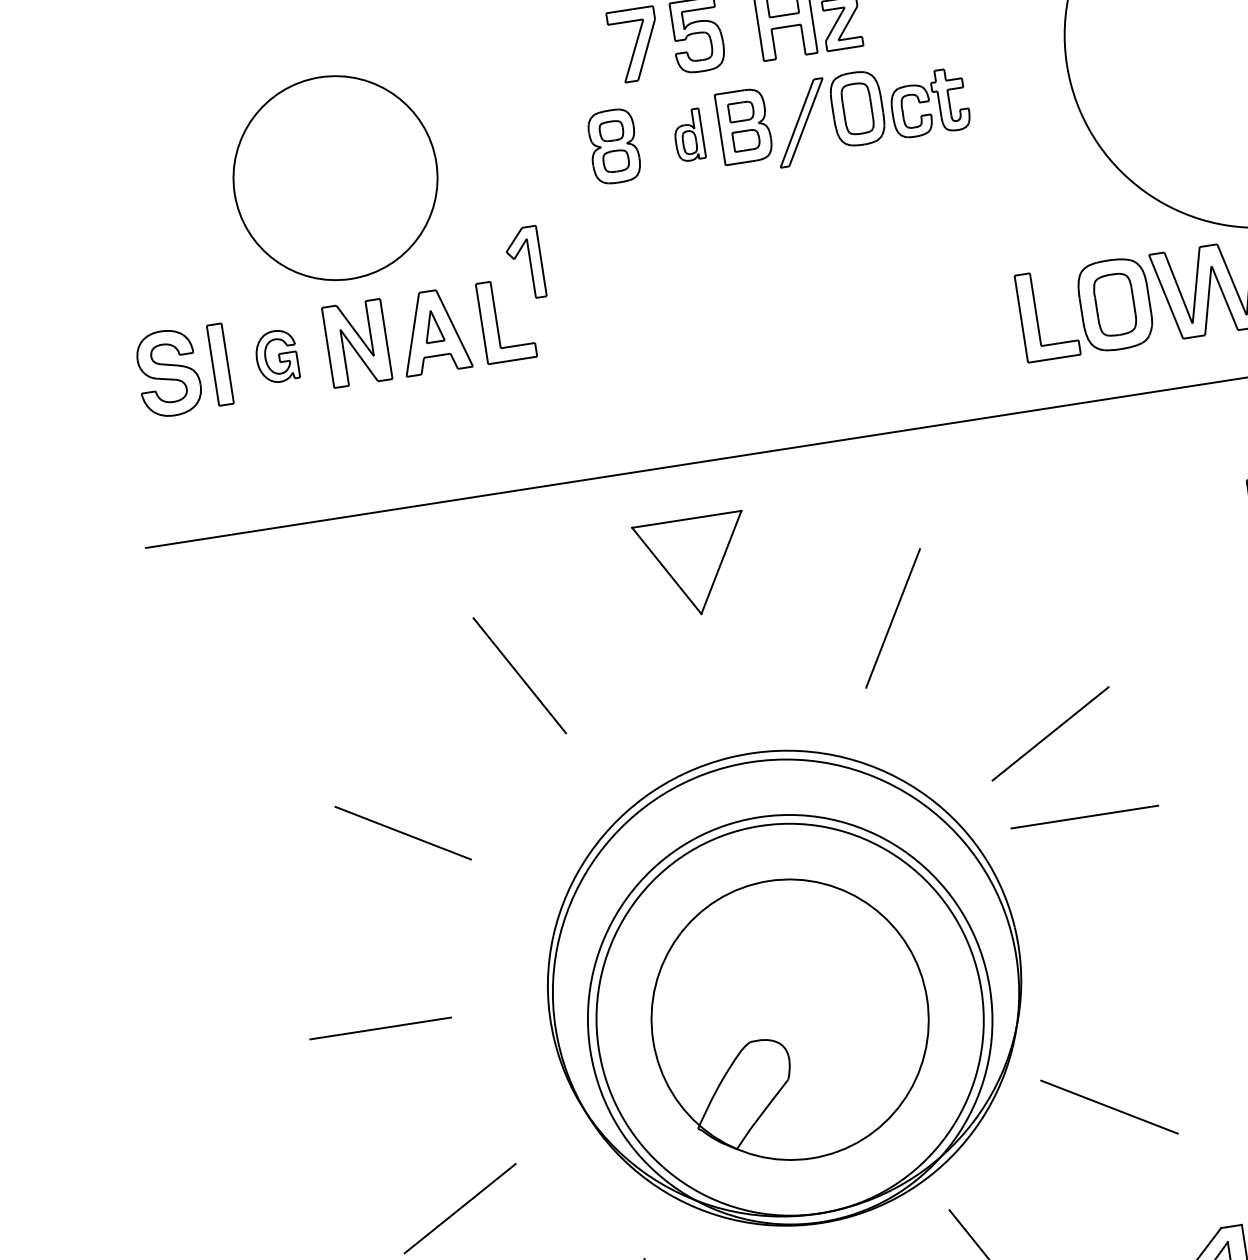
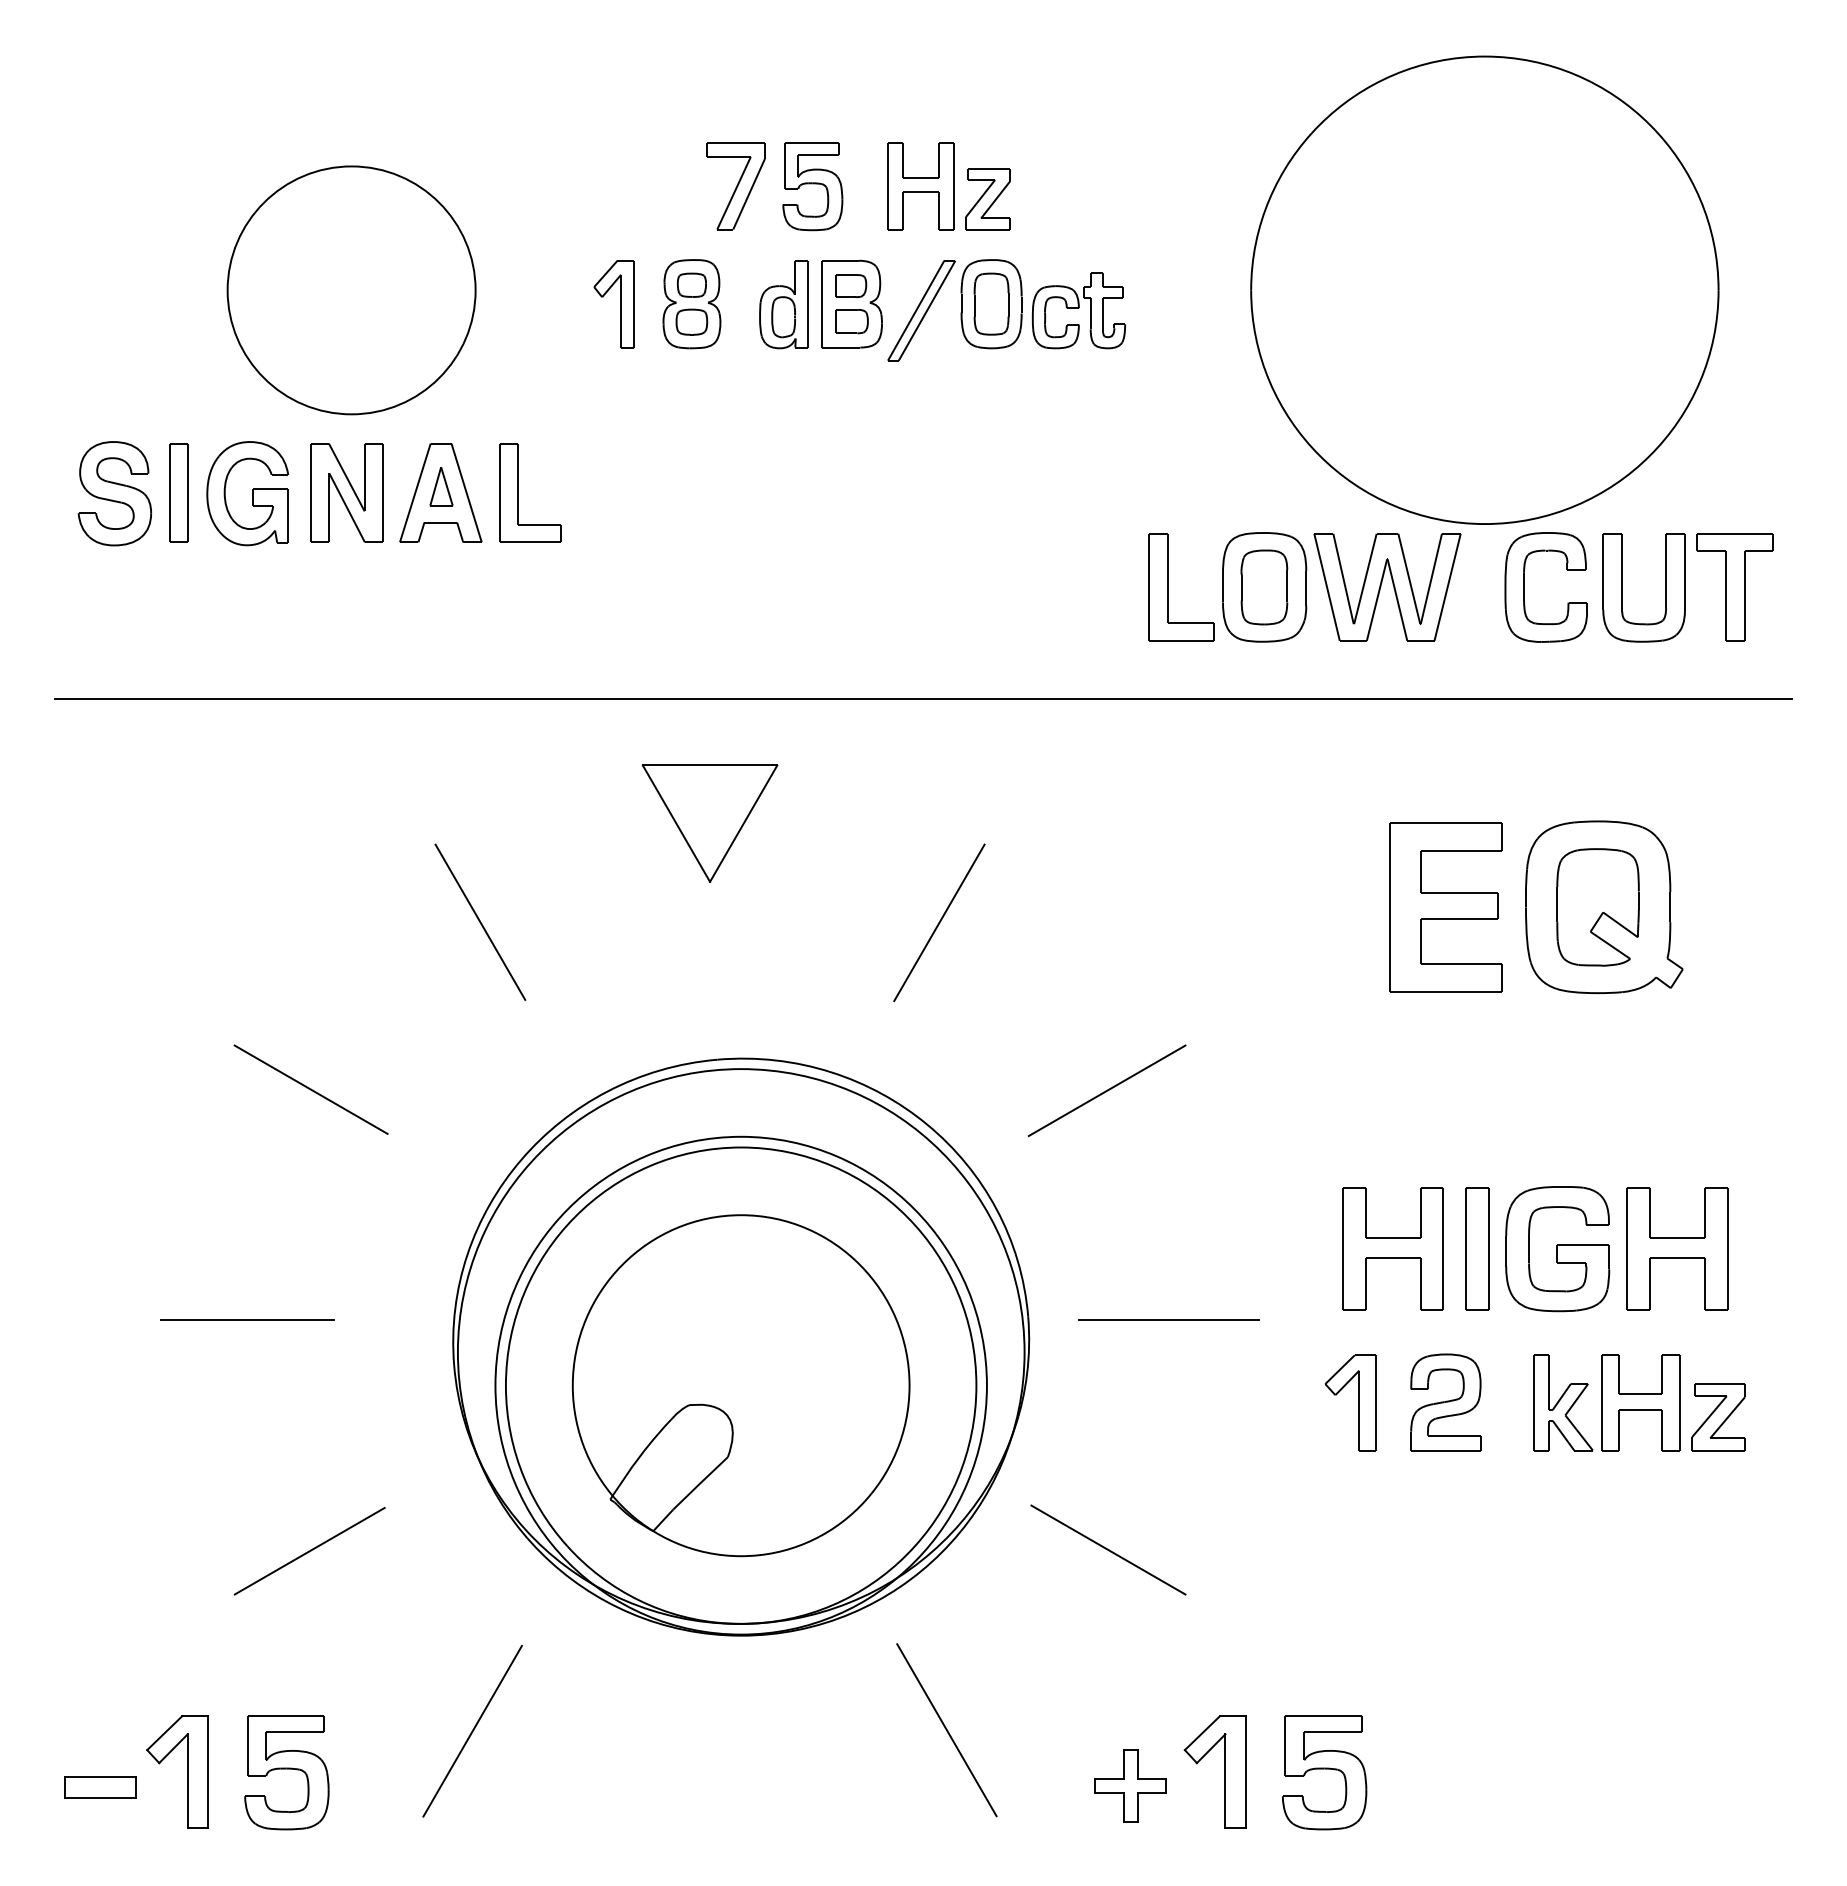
part: (688, 135) -> (783, 304), size x1.43
part: (530, 263) -> (620, 304), moved
part: (276, 356) -> (247, 493), size x1.67
line: (1084, 816) -> (1168, 1319), moved

